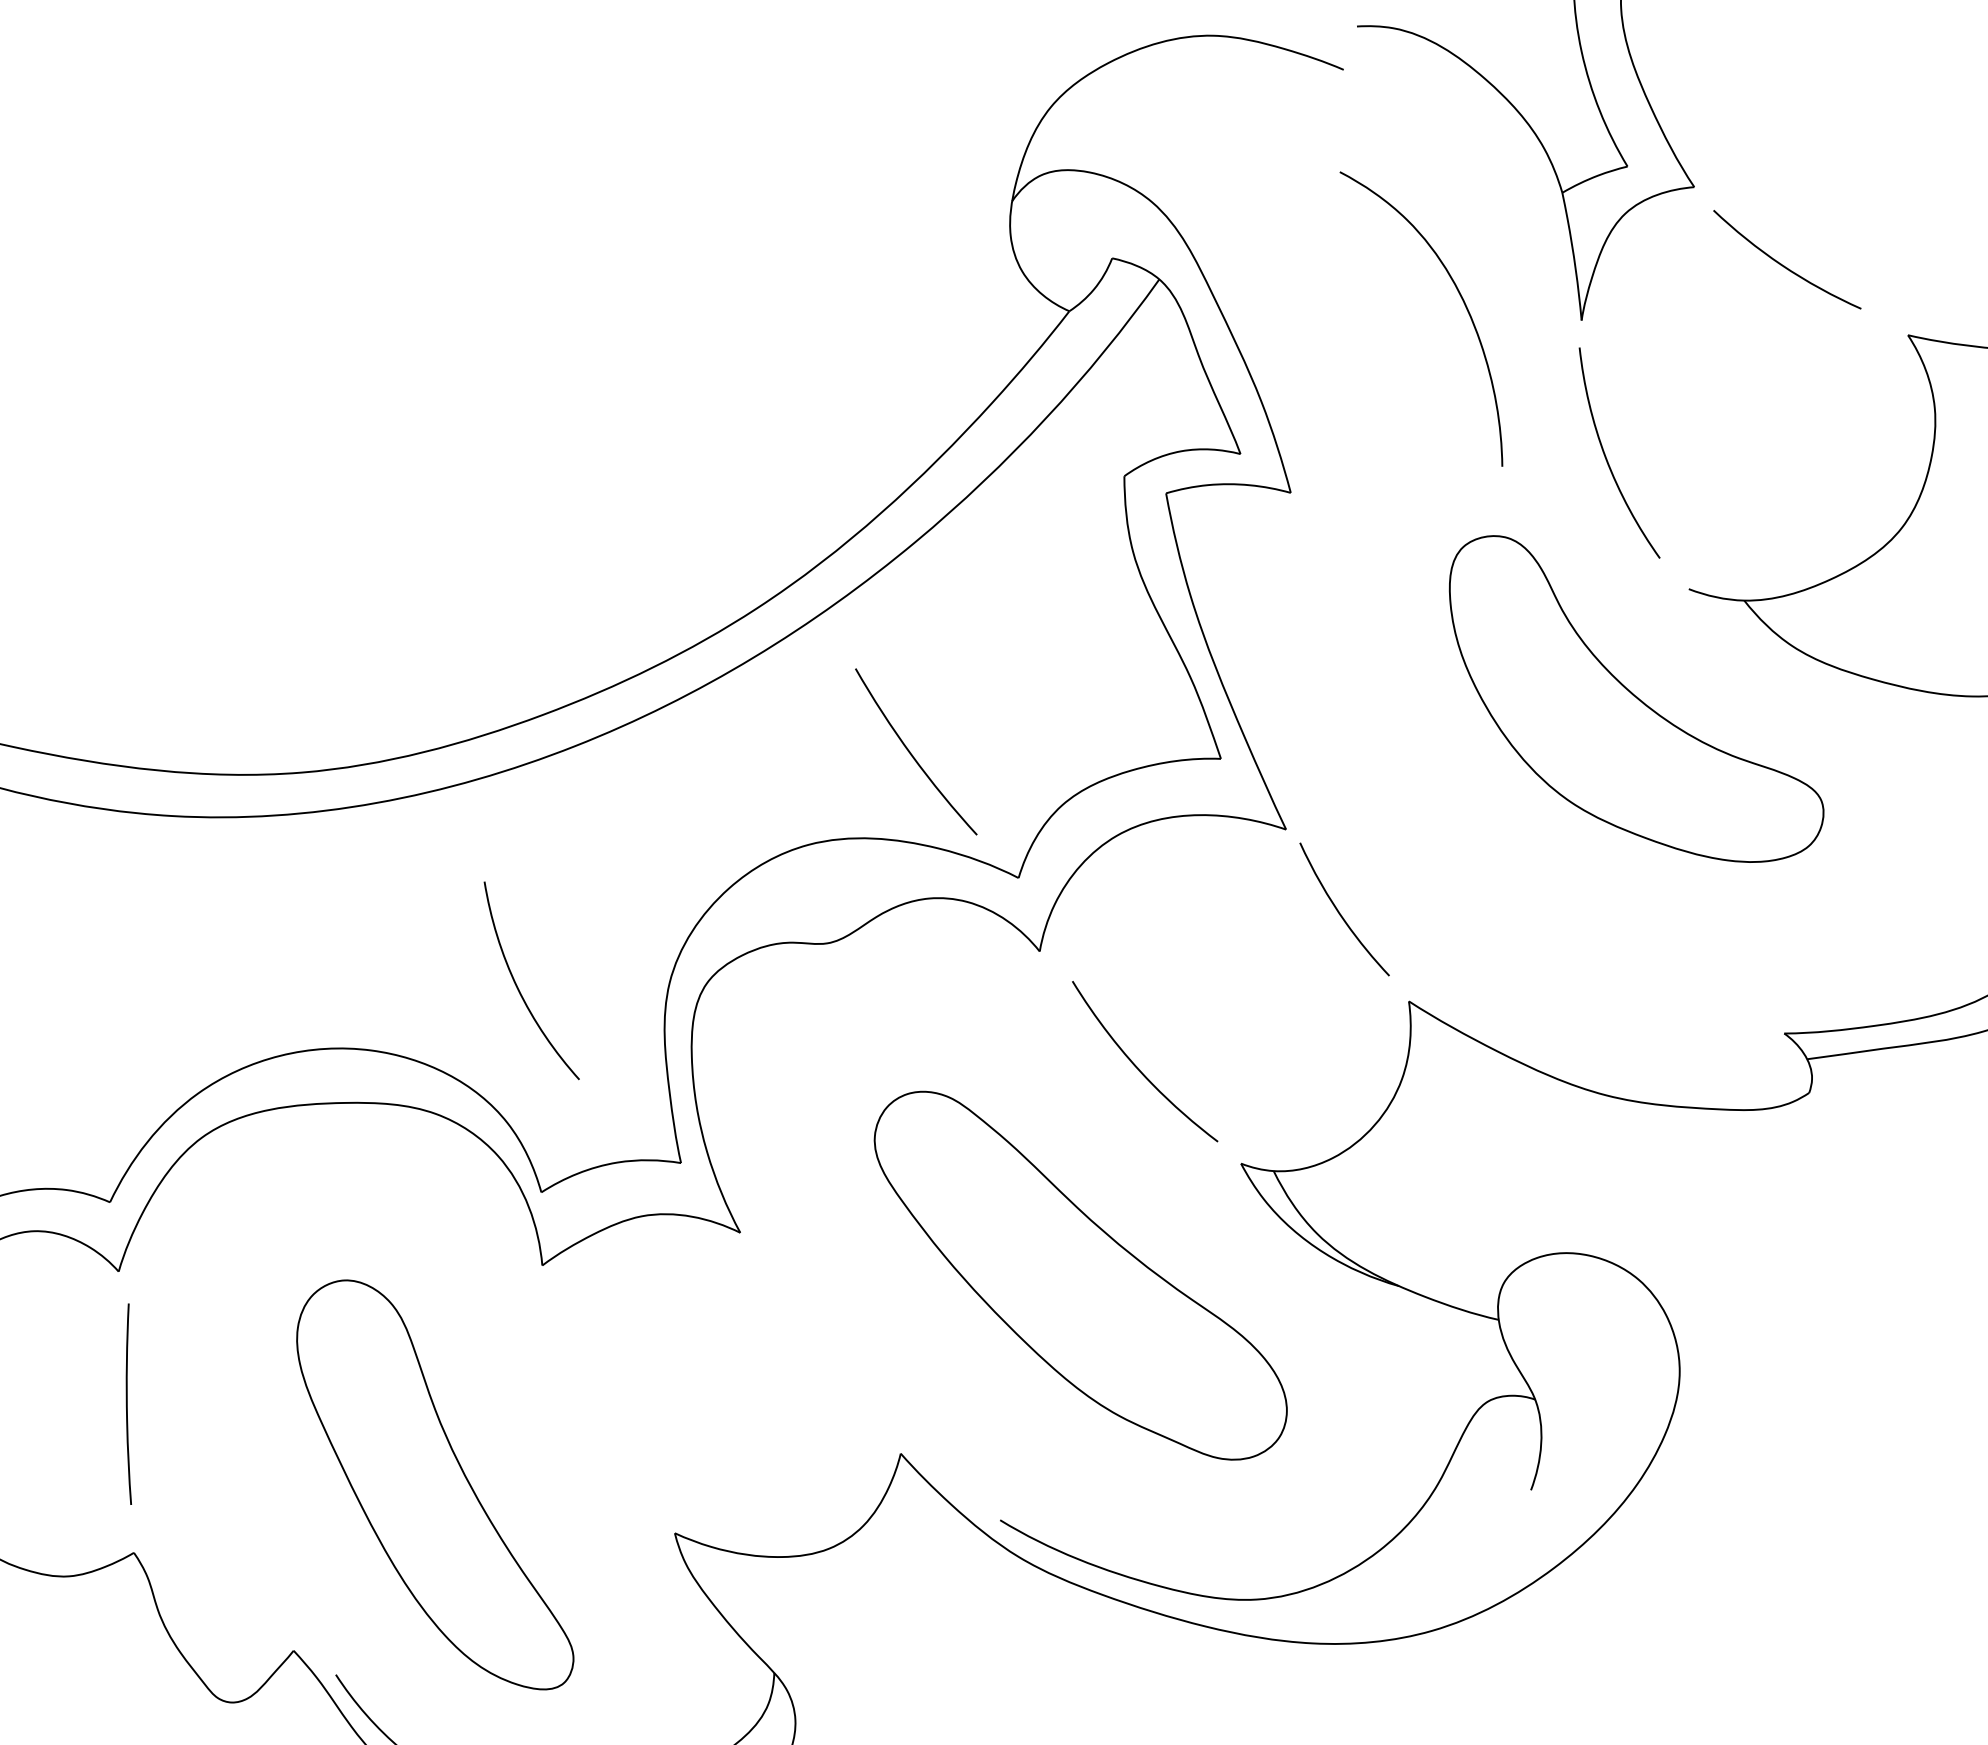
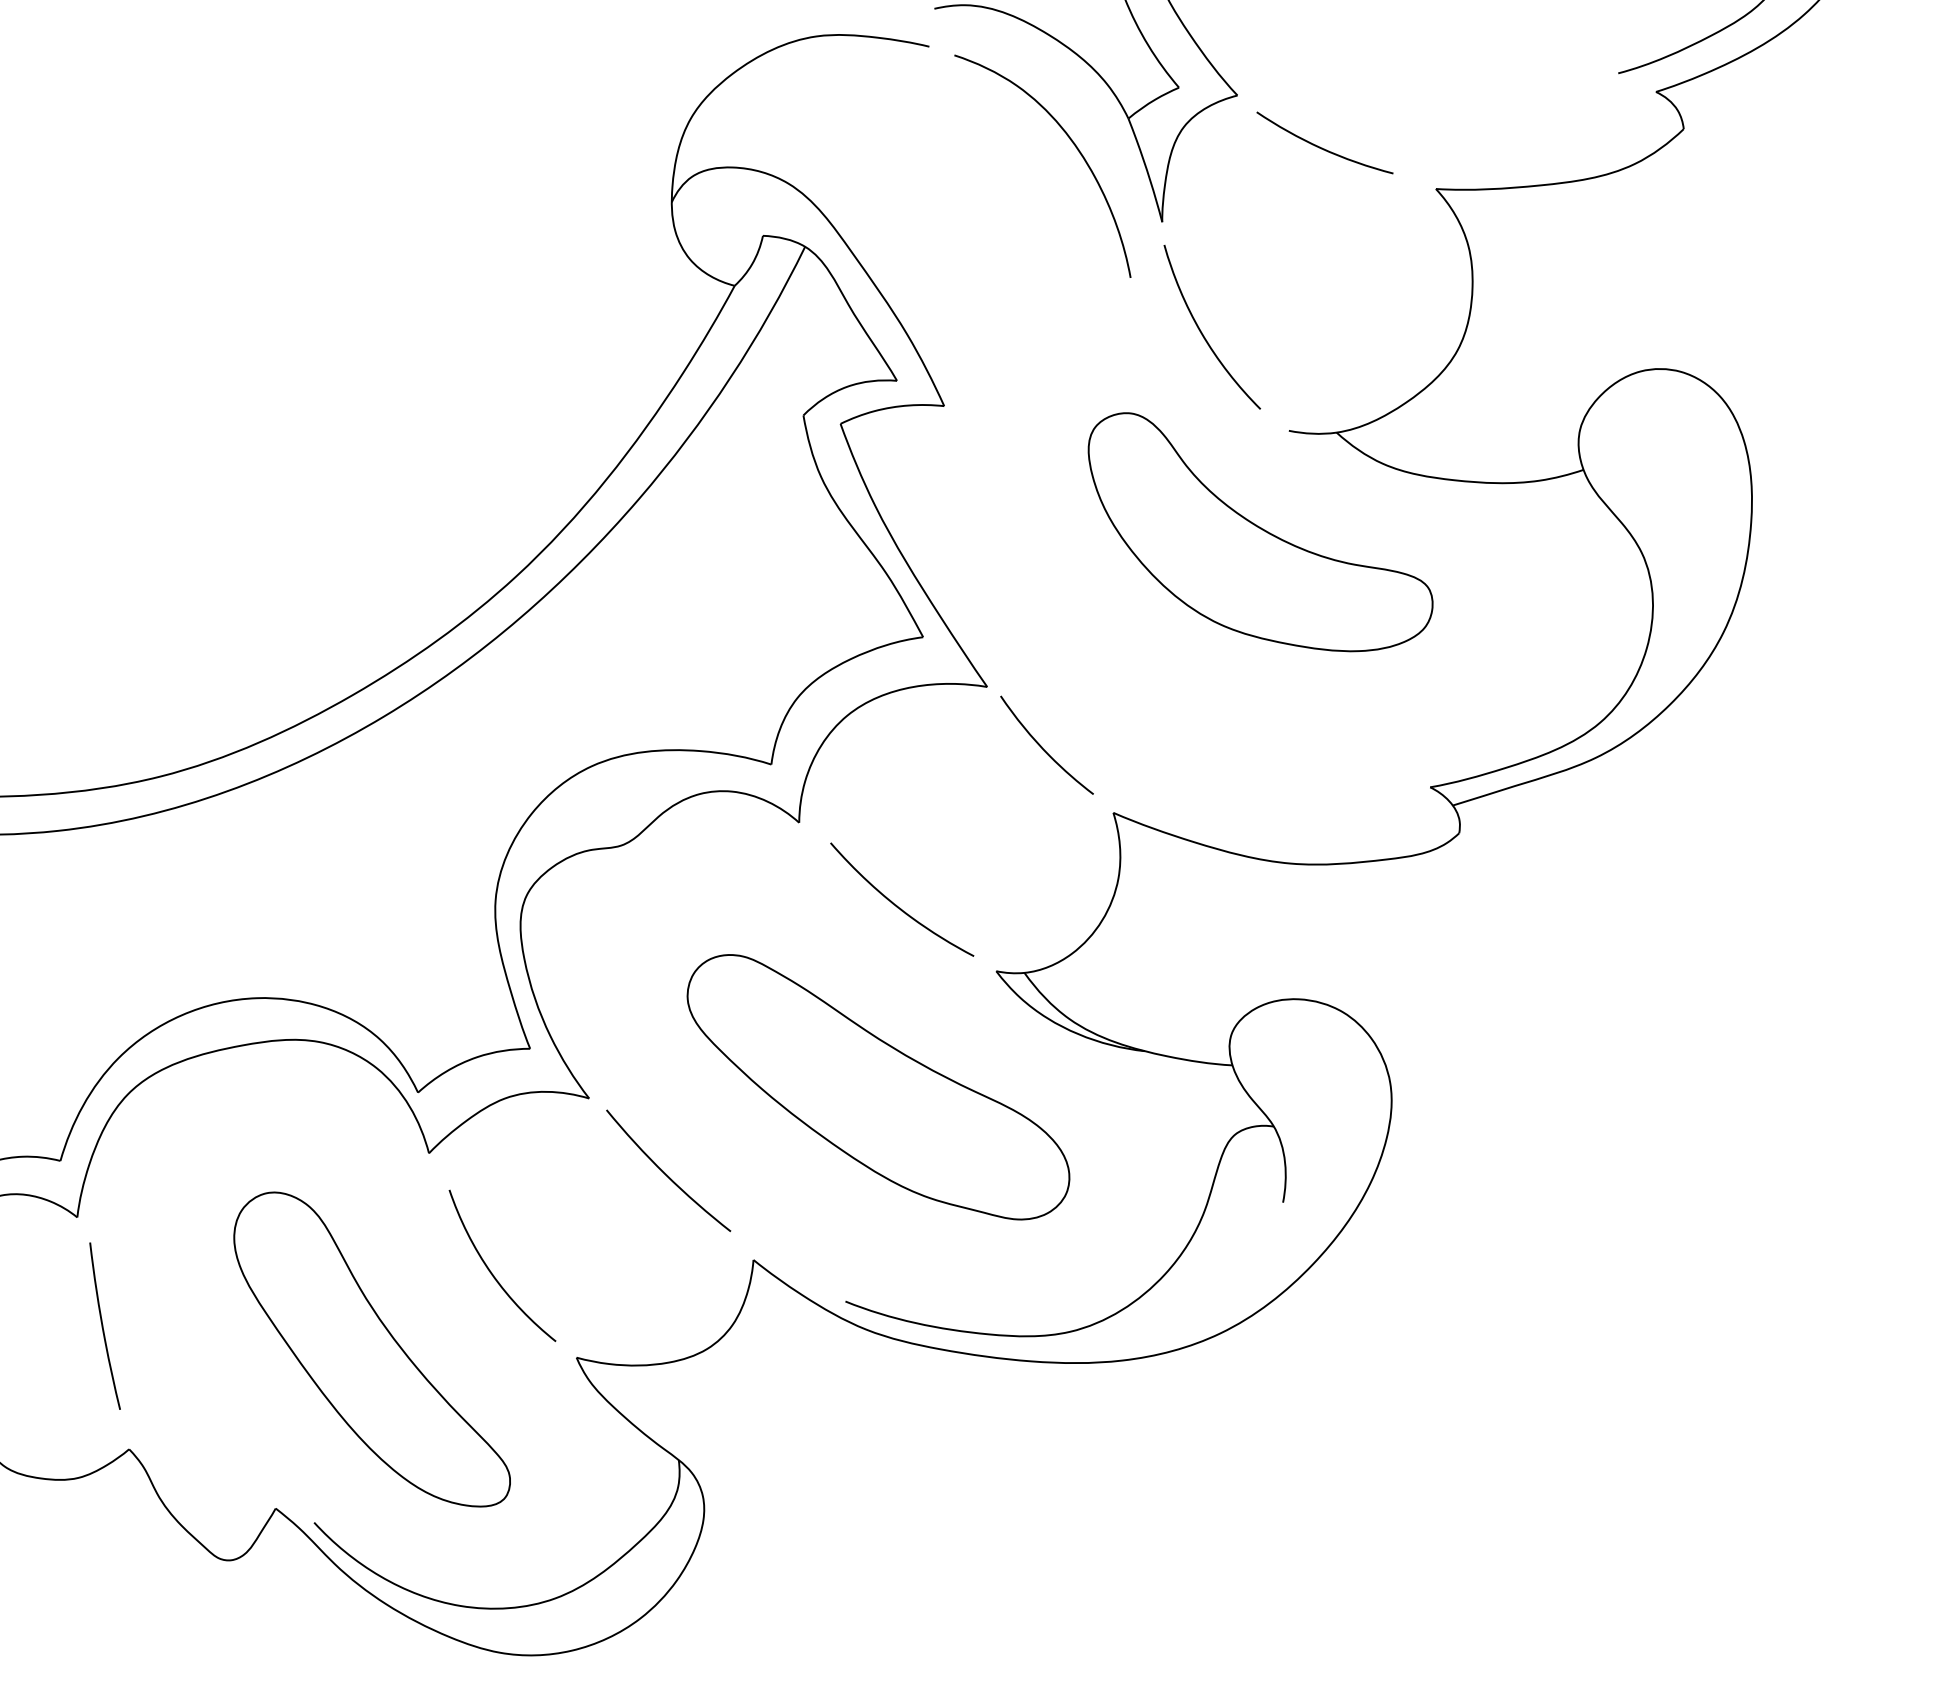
curve: (1460, 298) -> (1072, 143), moved
curve: (914, 755) -> (667, 1174), moved
curve: (517, 985) -> (491, 1271), moved

